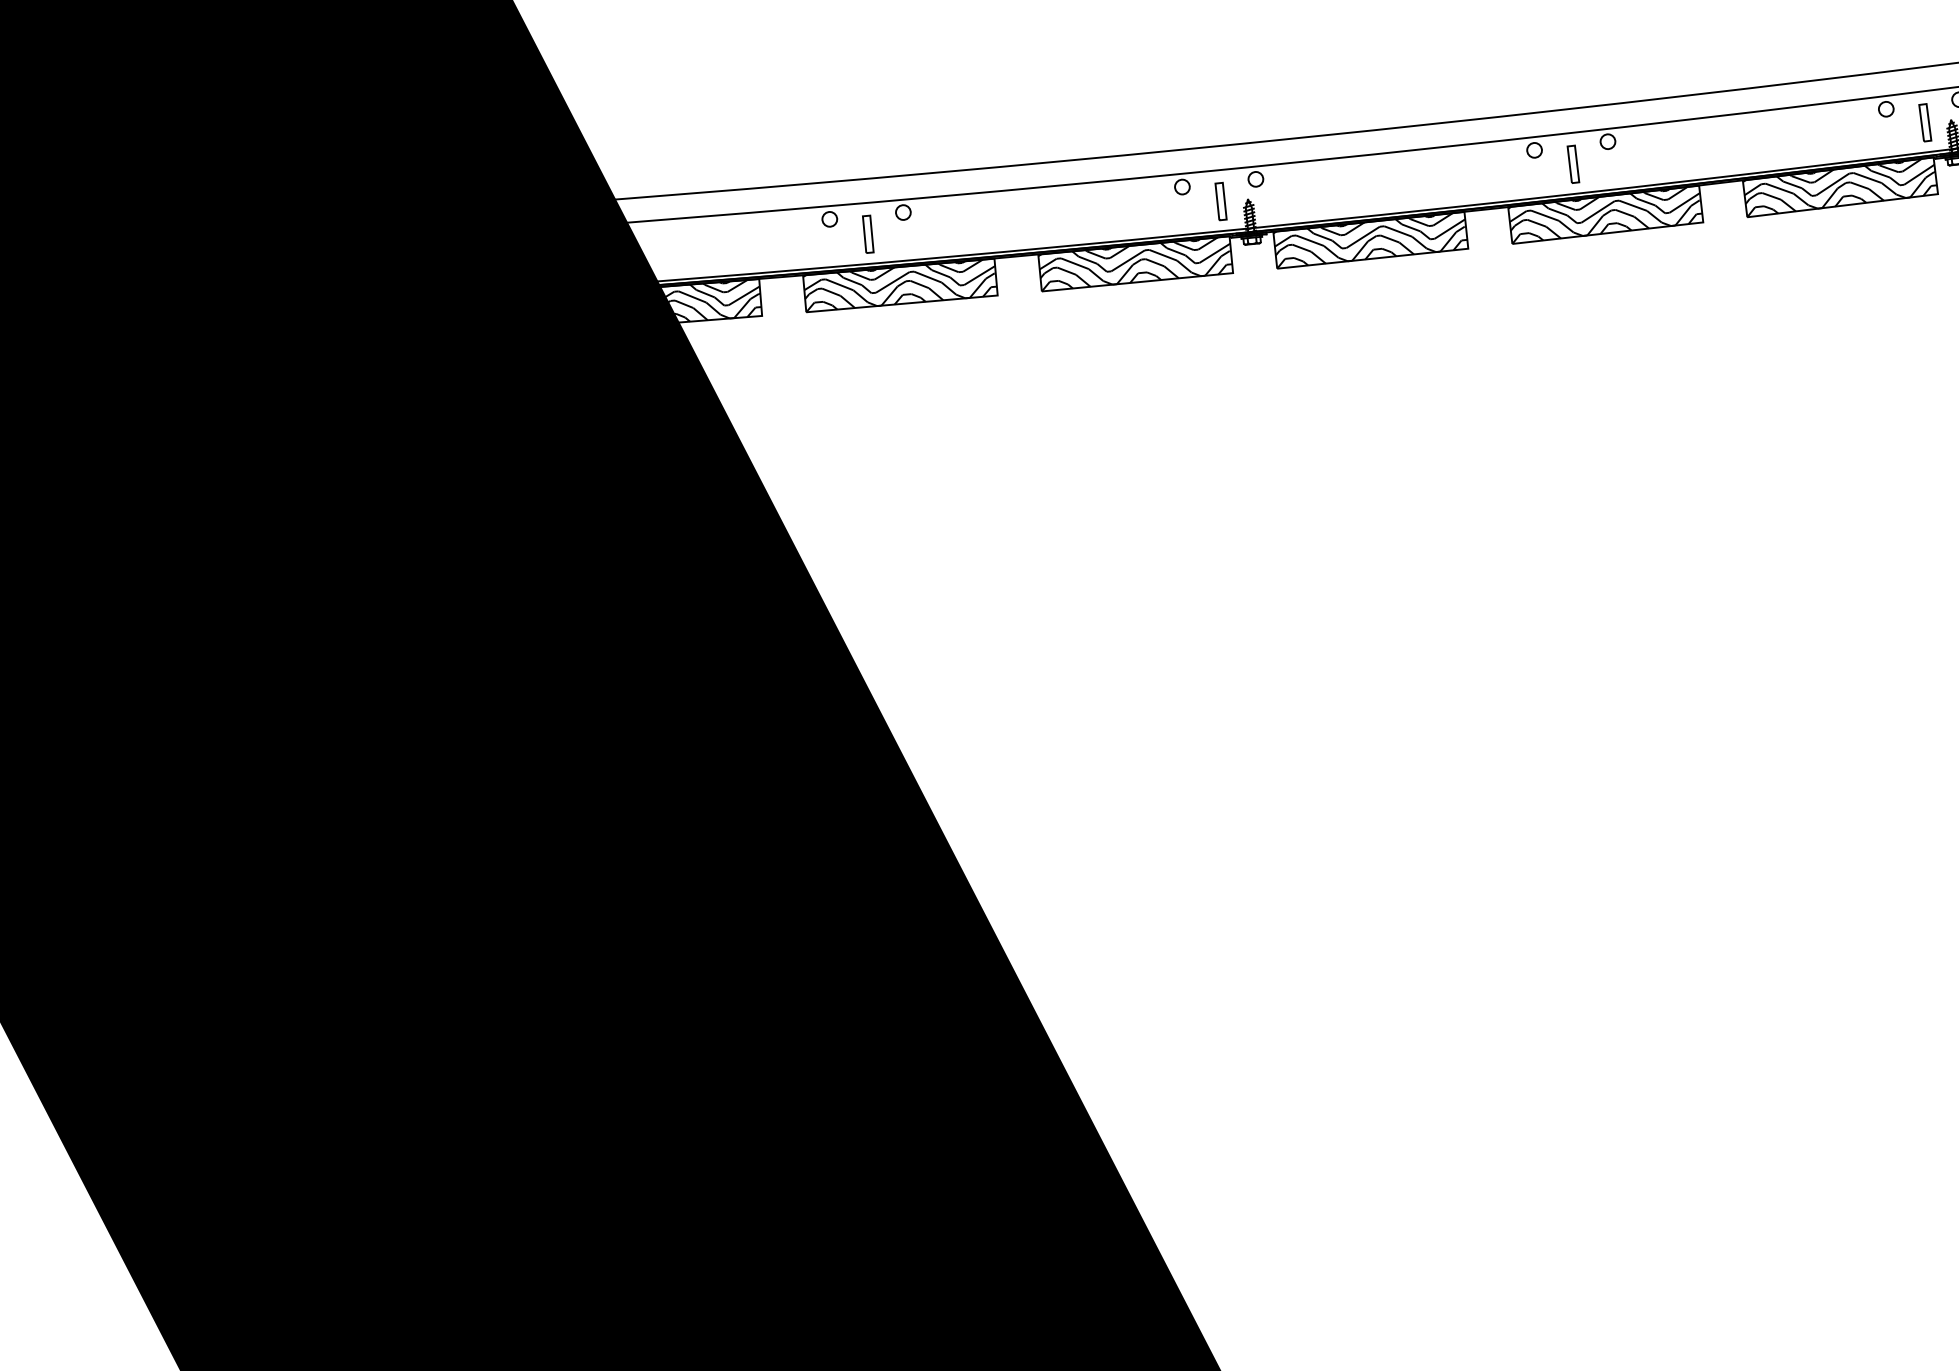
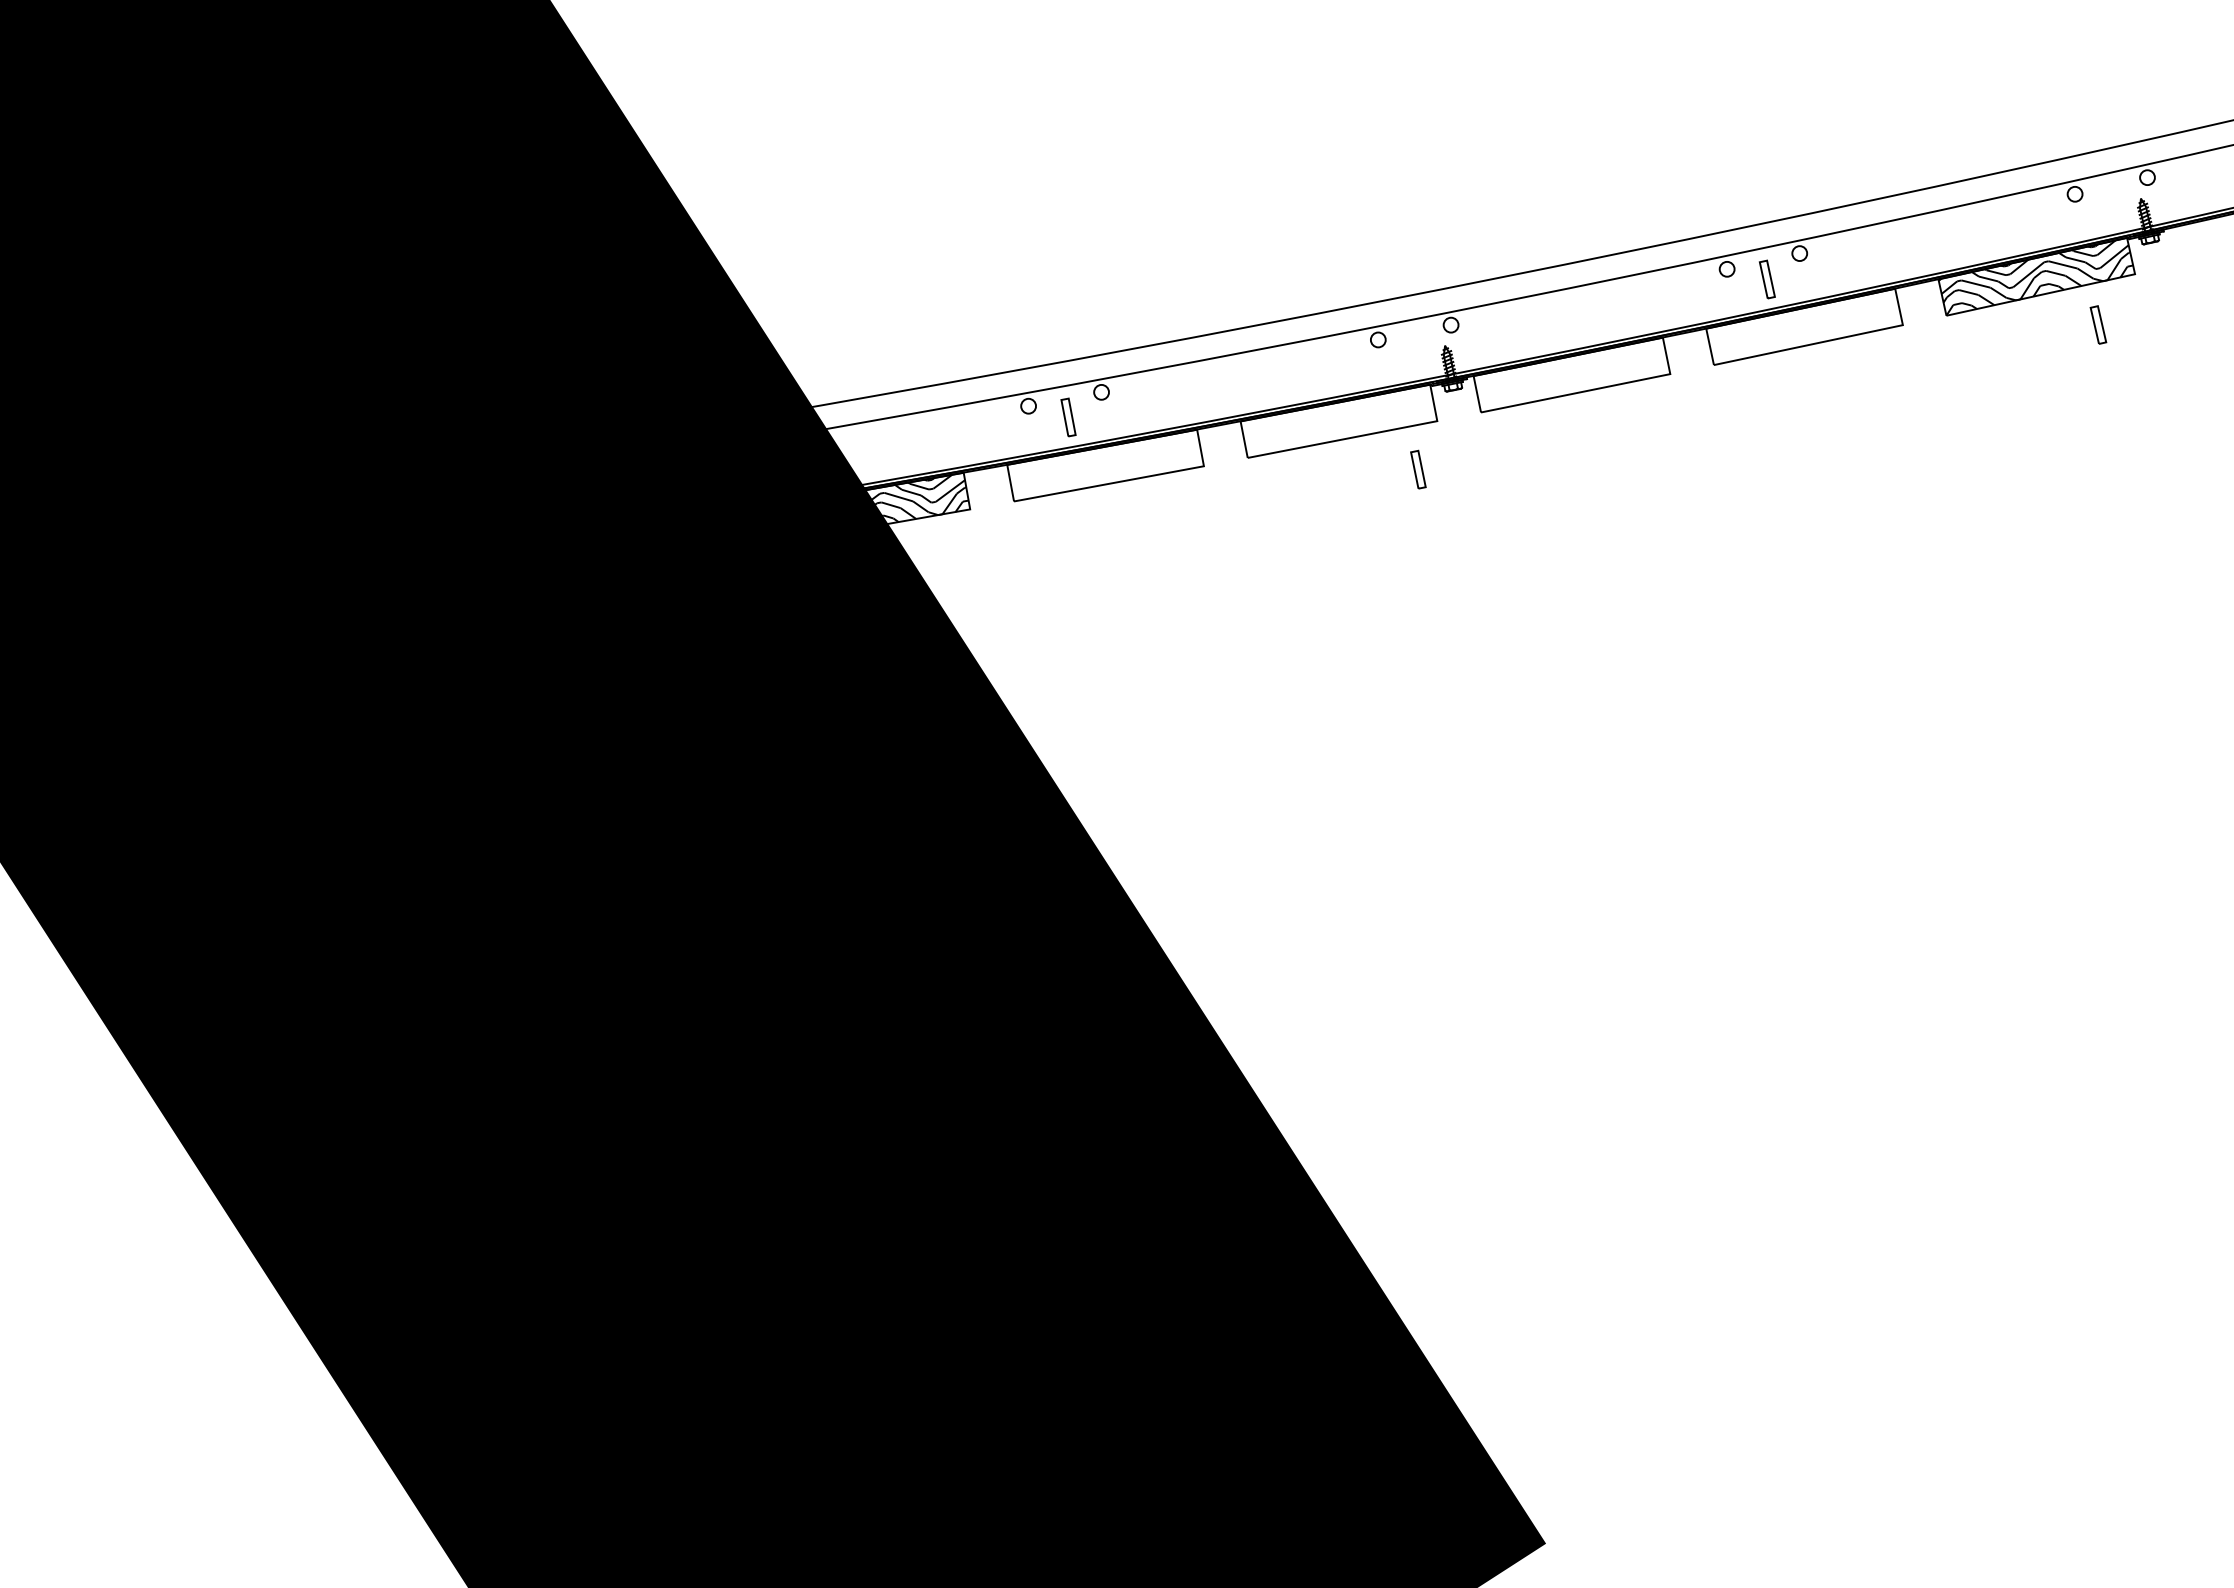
part: (1925, 122) -> (2098, 324), moved
part: (1221, 201) -> (1418, 469), moved
hatch: (1604, 216) -> (1803, 328), removed
hatch: (1369, 241) -> (1570, 376), removed
hatch: (1134, 263) -> (1337, 421), removed
hatch: (899, 286) -> (1104, 466), removed

